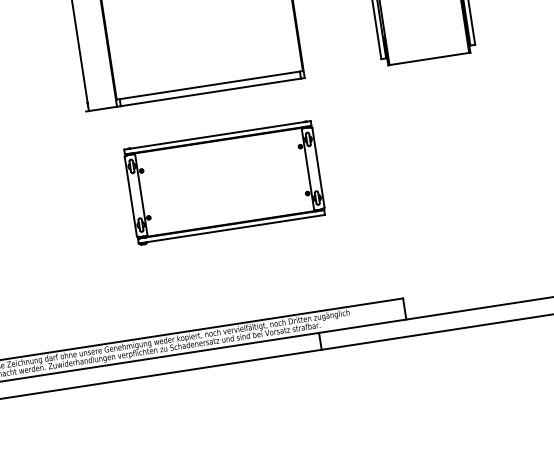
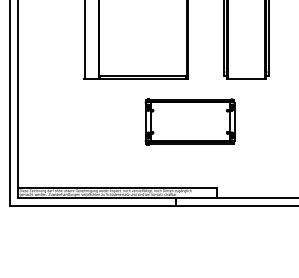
part: (223, 181) -> (189, 121), moved

